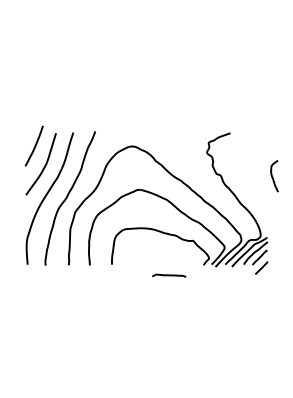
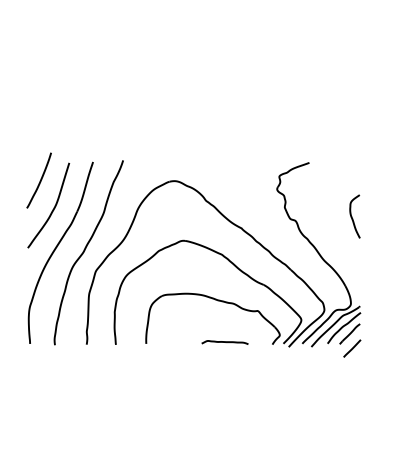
curve: (273, 177) -> (353, 218), moved
curve: (169, 275) -> (225, 342), moved

